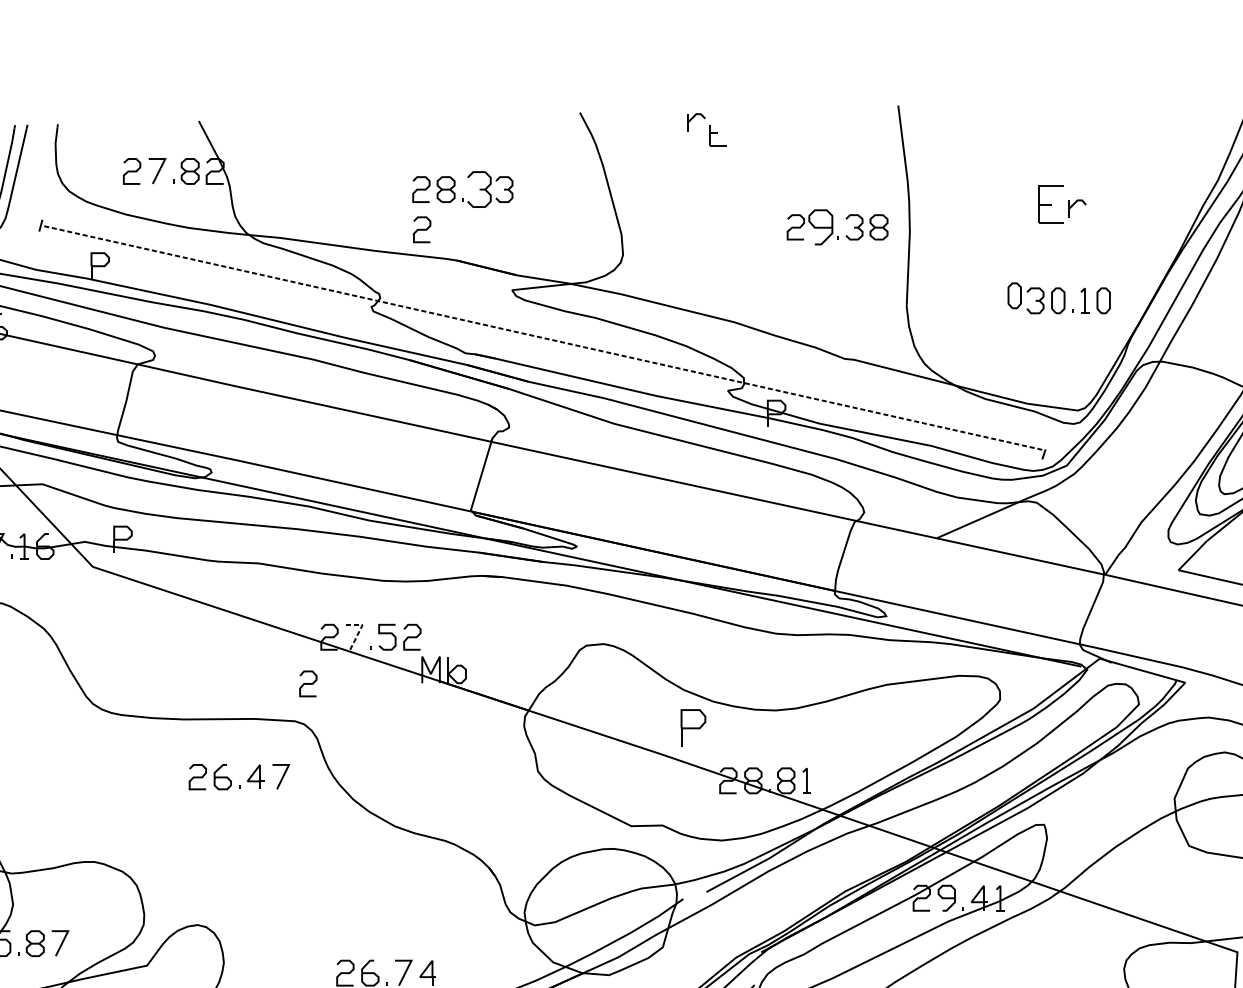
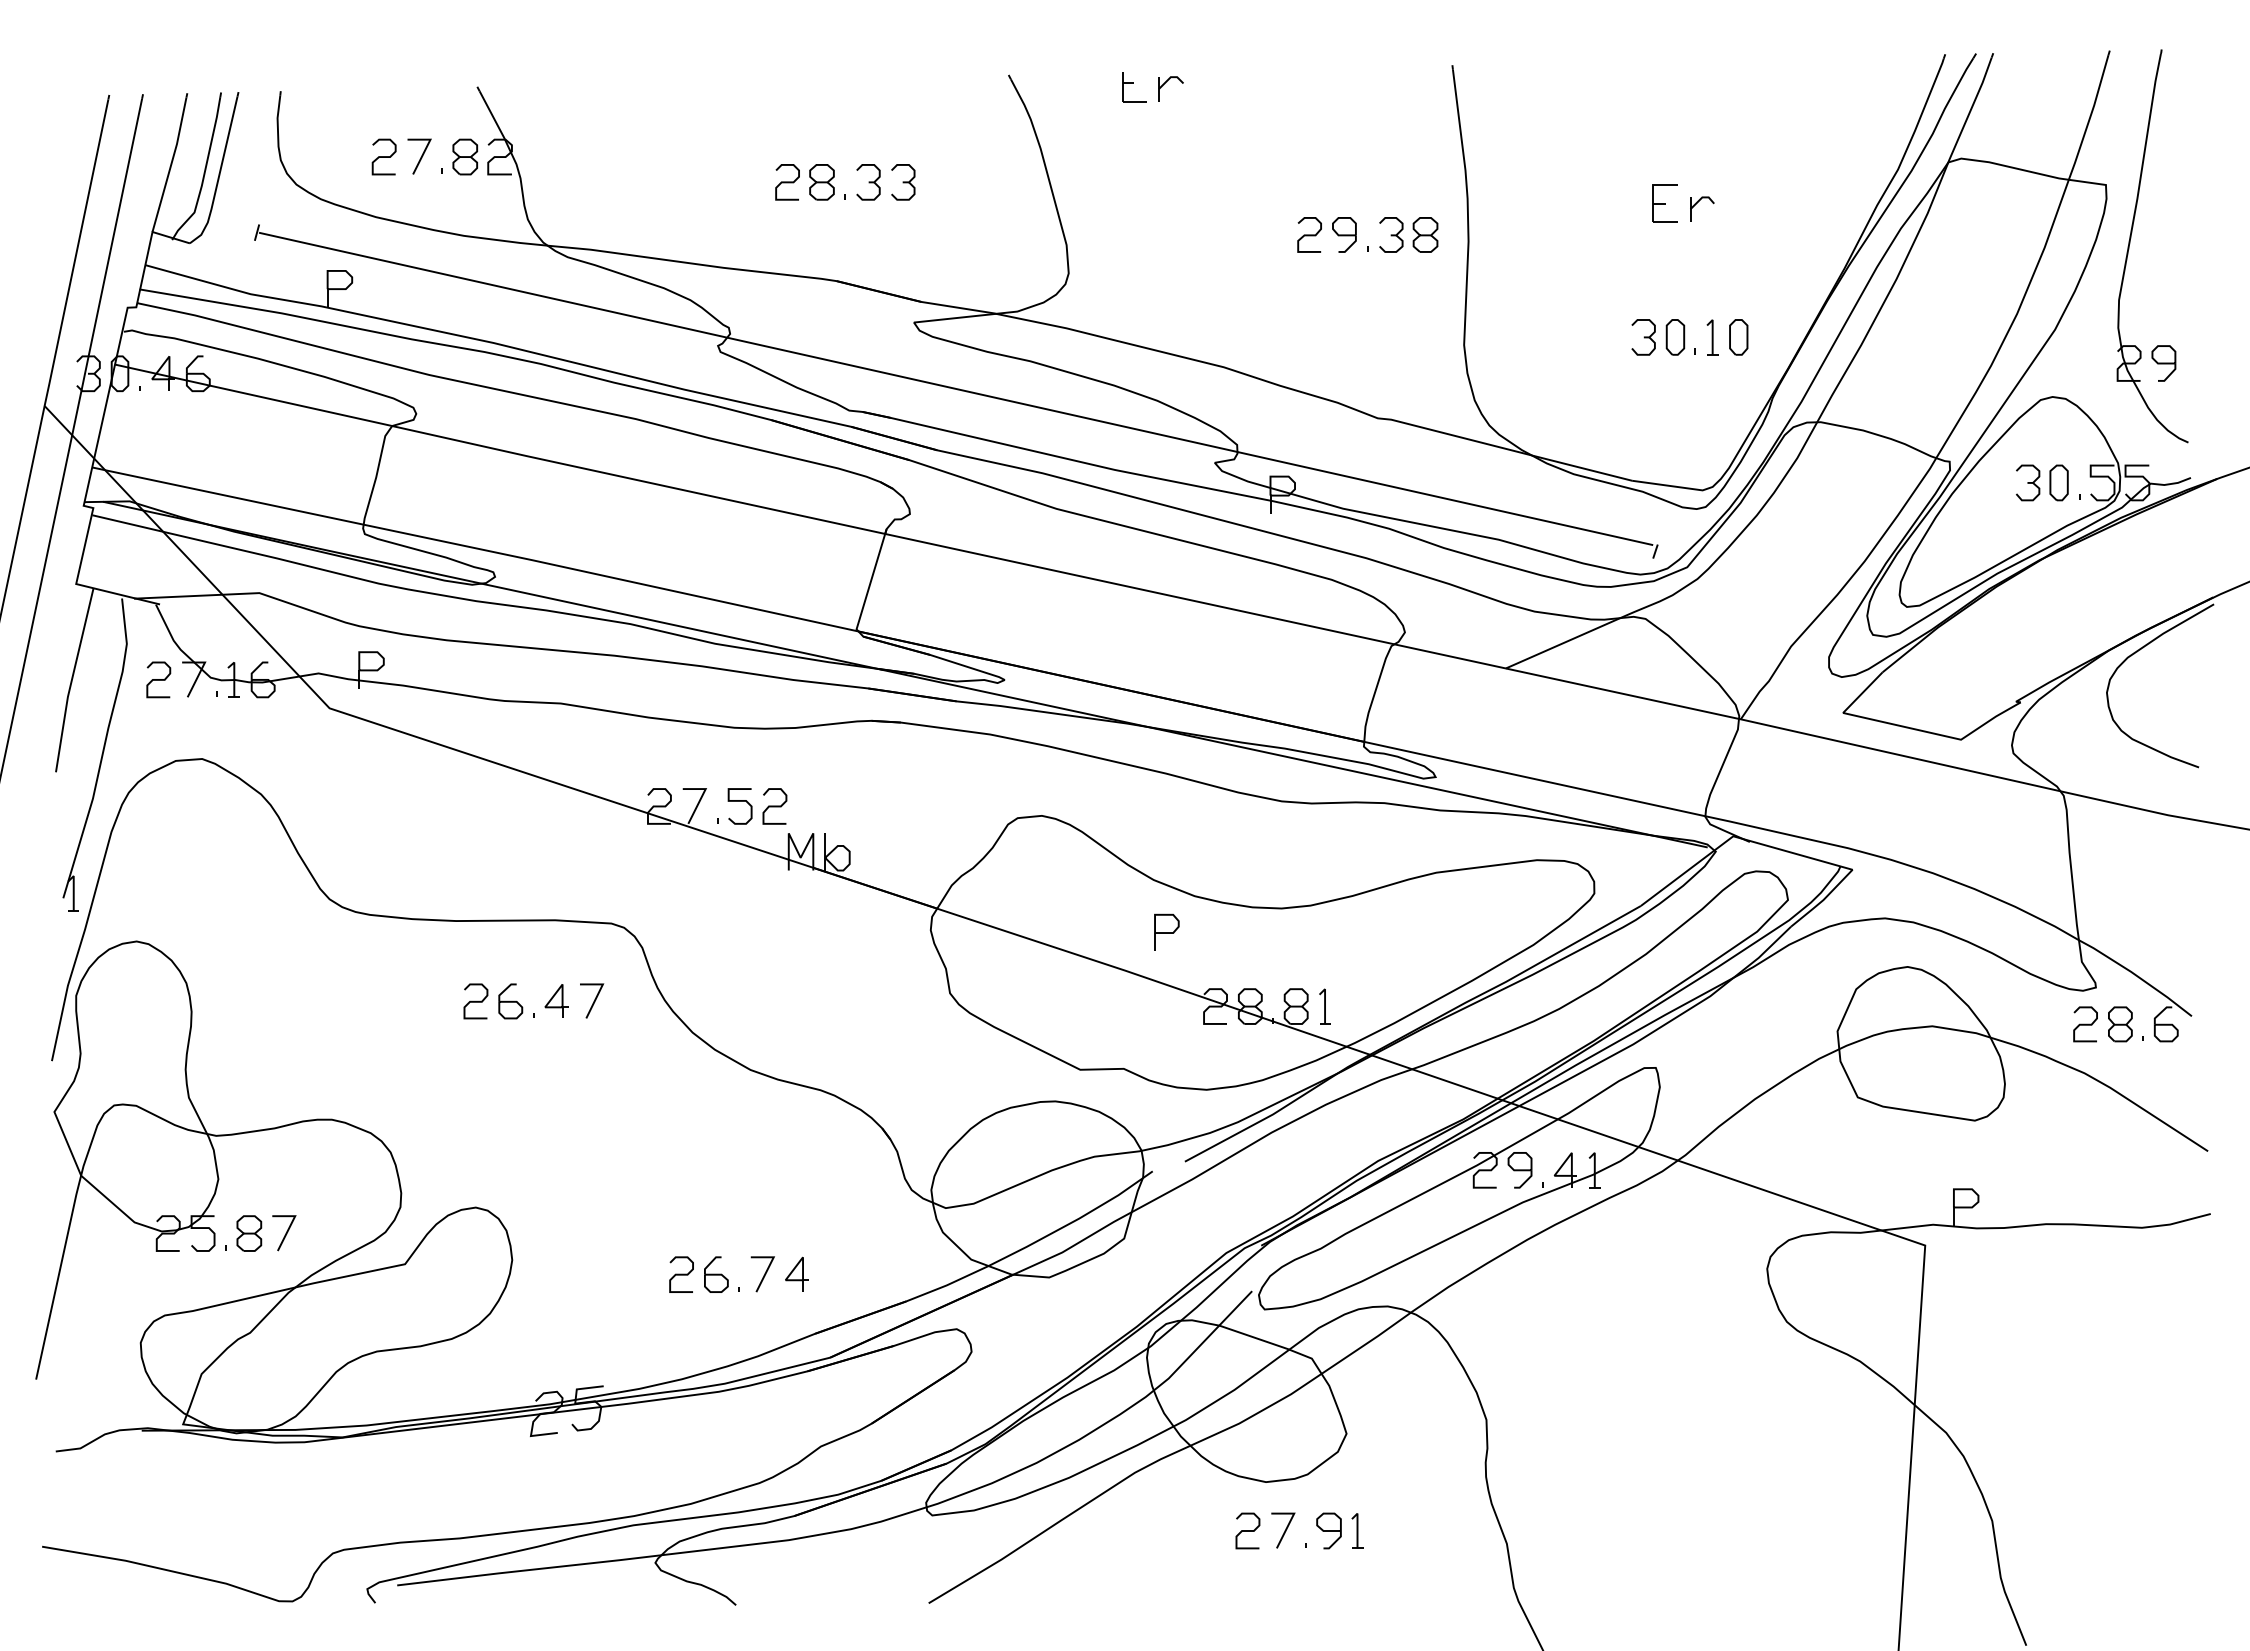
part: (718, 135) -> (1134, 87), moved
part: (479, 189) -> (868, 182), size x0.71
part: (1050, 204) -> (1664, 203), size x0.71
part: (820, 227) -> (1344, 234), size x0.71
curve: (422, 229) -> (788, 238), removed
part: (1014, 295) -> (1614, 330), removed
line: (542, 338) -> (956, 389), dashed -> solid
line: (360, 630) -> (702, 796), dashed -> solid
curve: (308, 683) -> (629, 871), removed
part: (693, 726) -> (1166, 931), size x0.71

